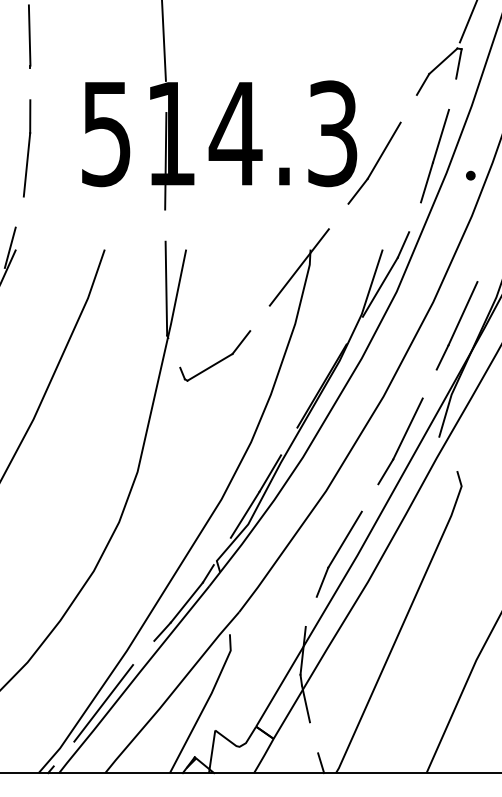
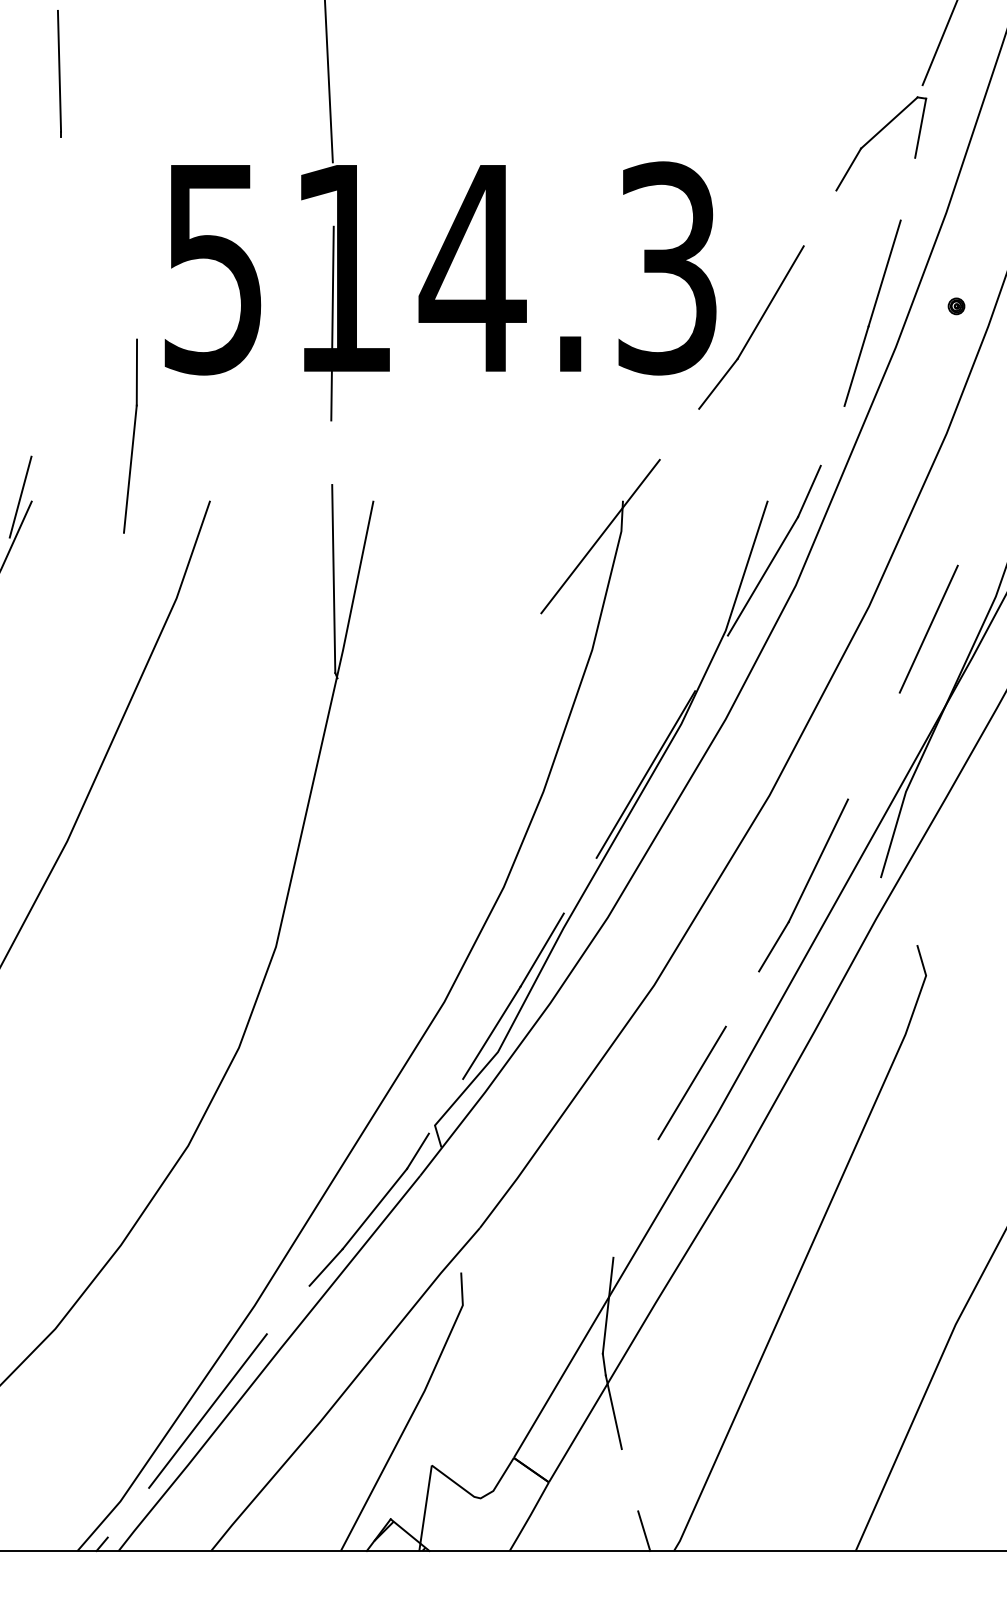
part: (26, 148) -> (129, 436), moved
part: (470, 175) -> (955, 305), moved
line: (442, 357) -> (887, 717), removed
part: (217, 361) -> (436, 725), removed
line: (322, 581) -> (646, 1166), removed

